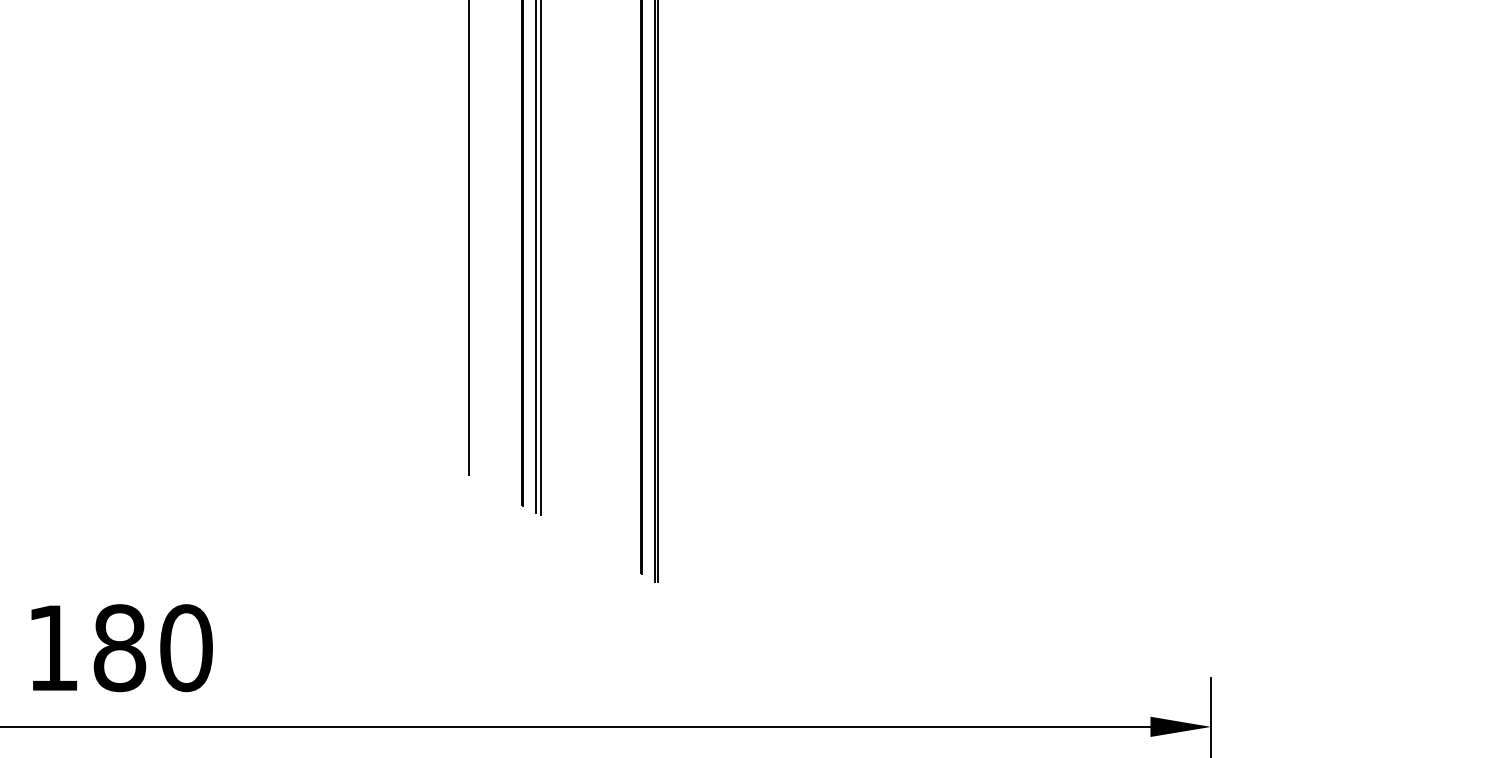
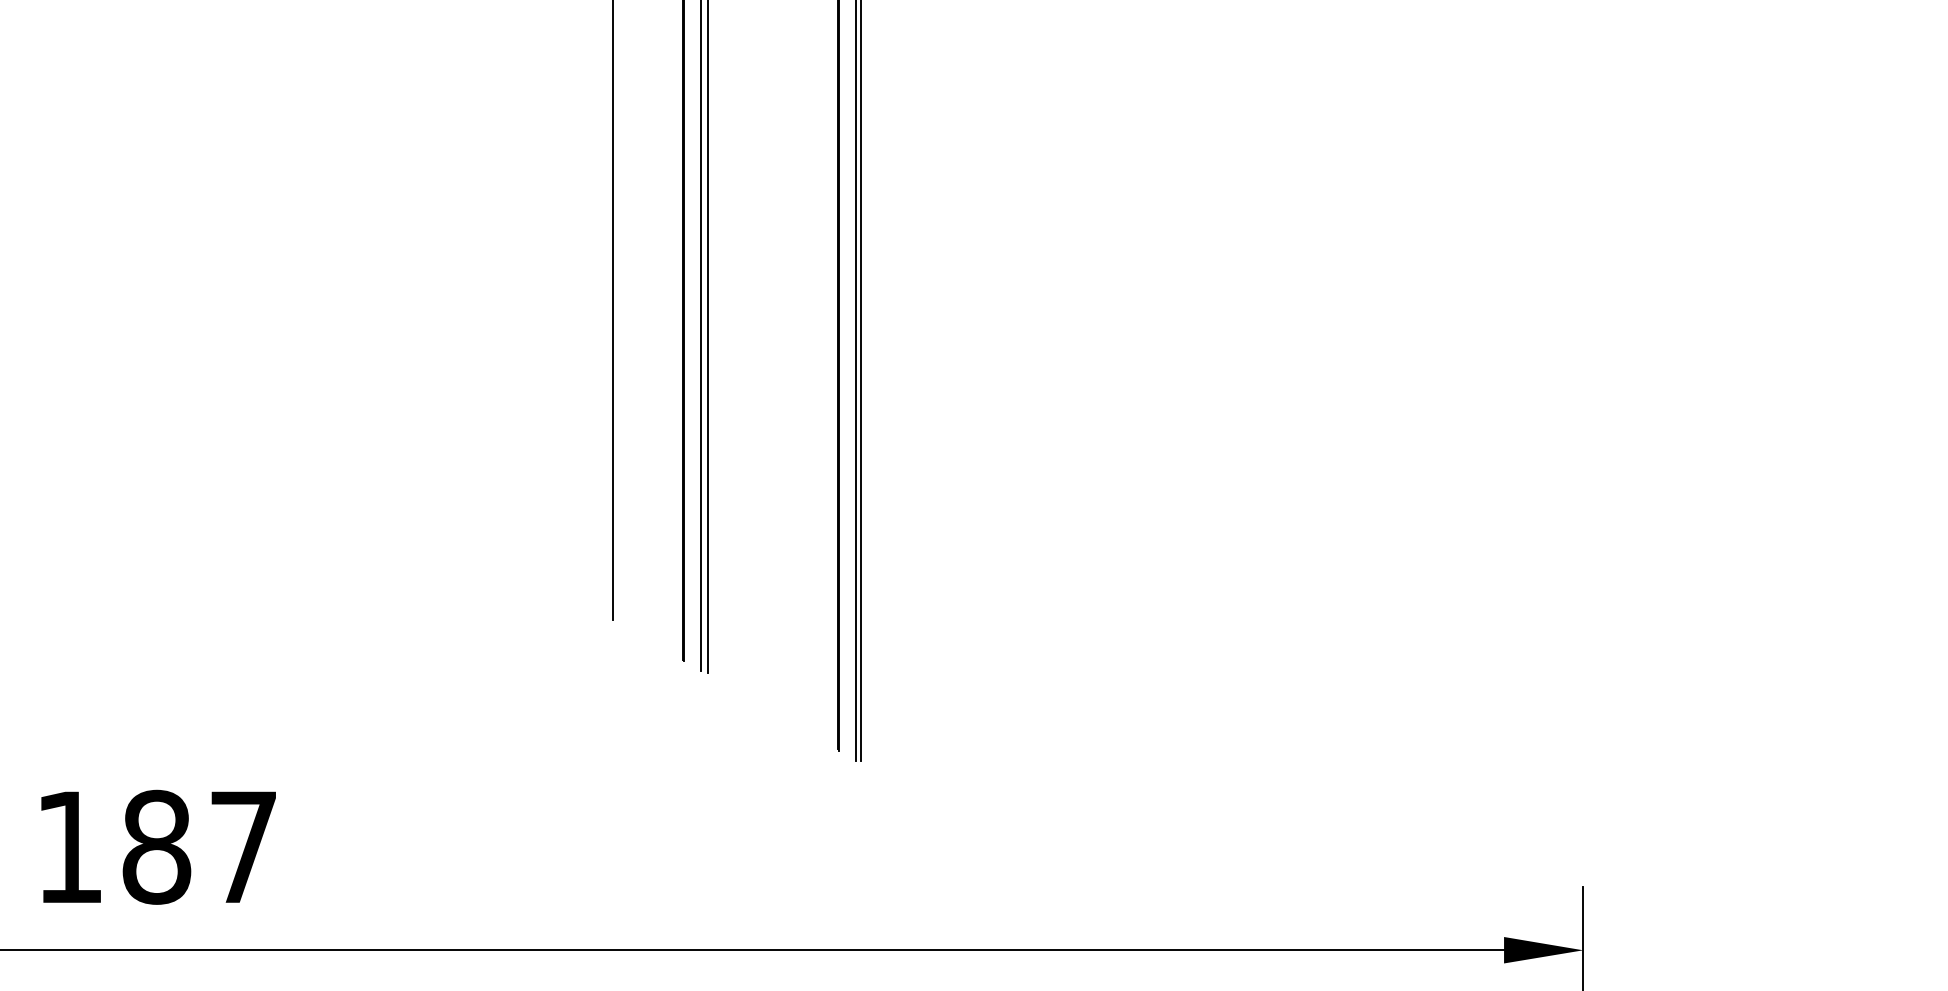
text: (186, 647) -> (243, 846), 180 -> 187

